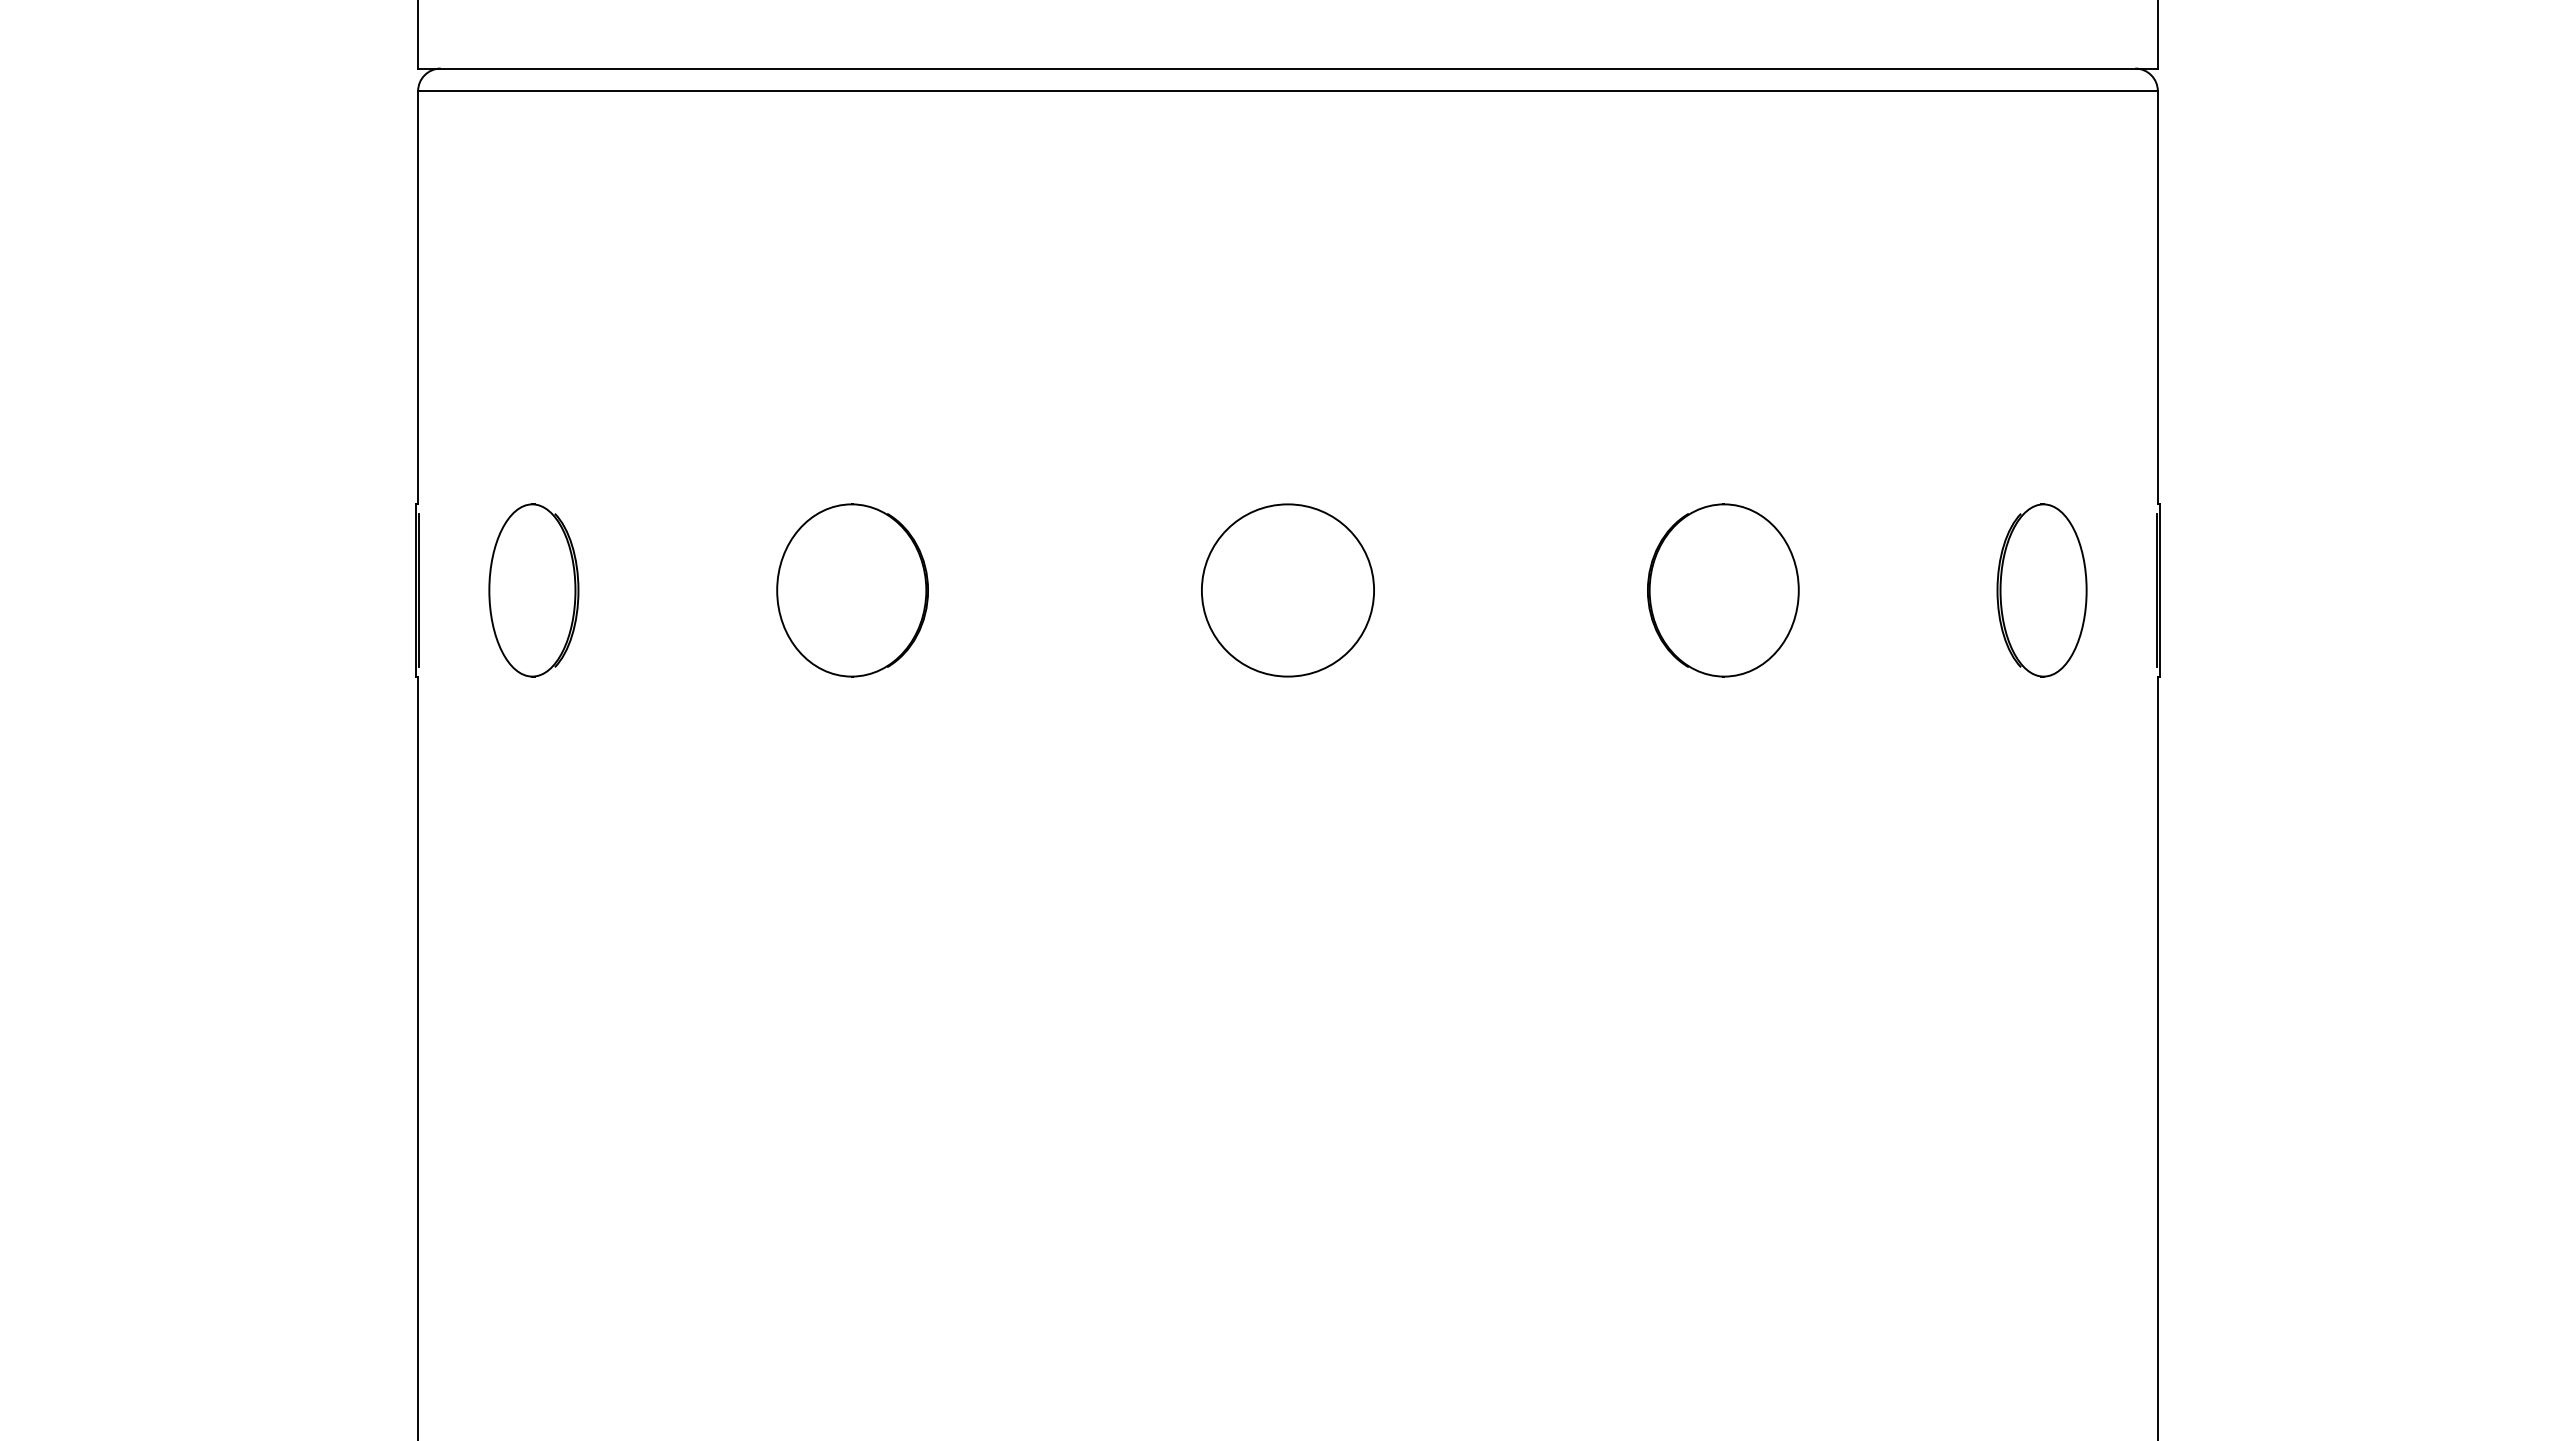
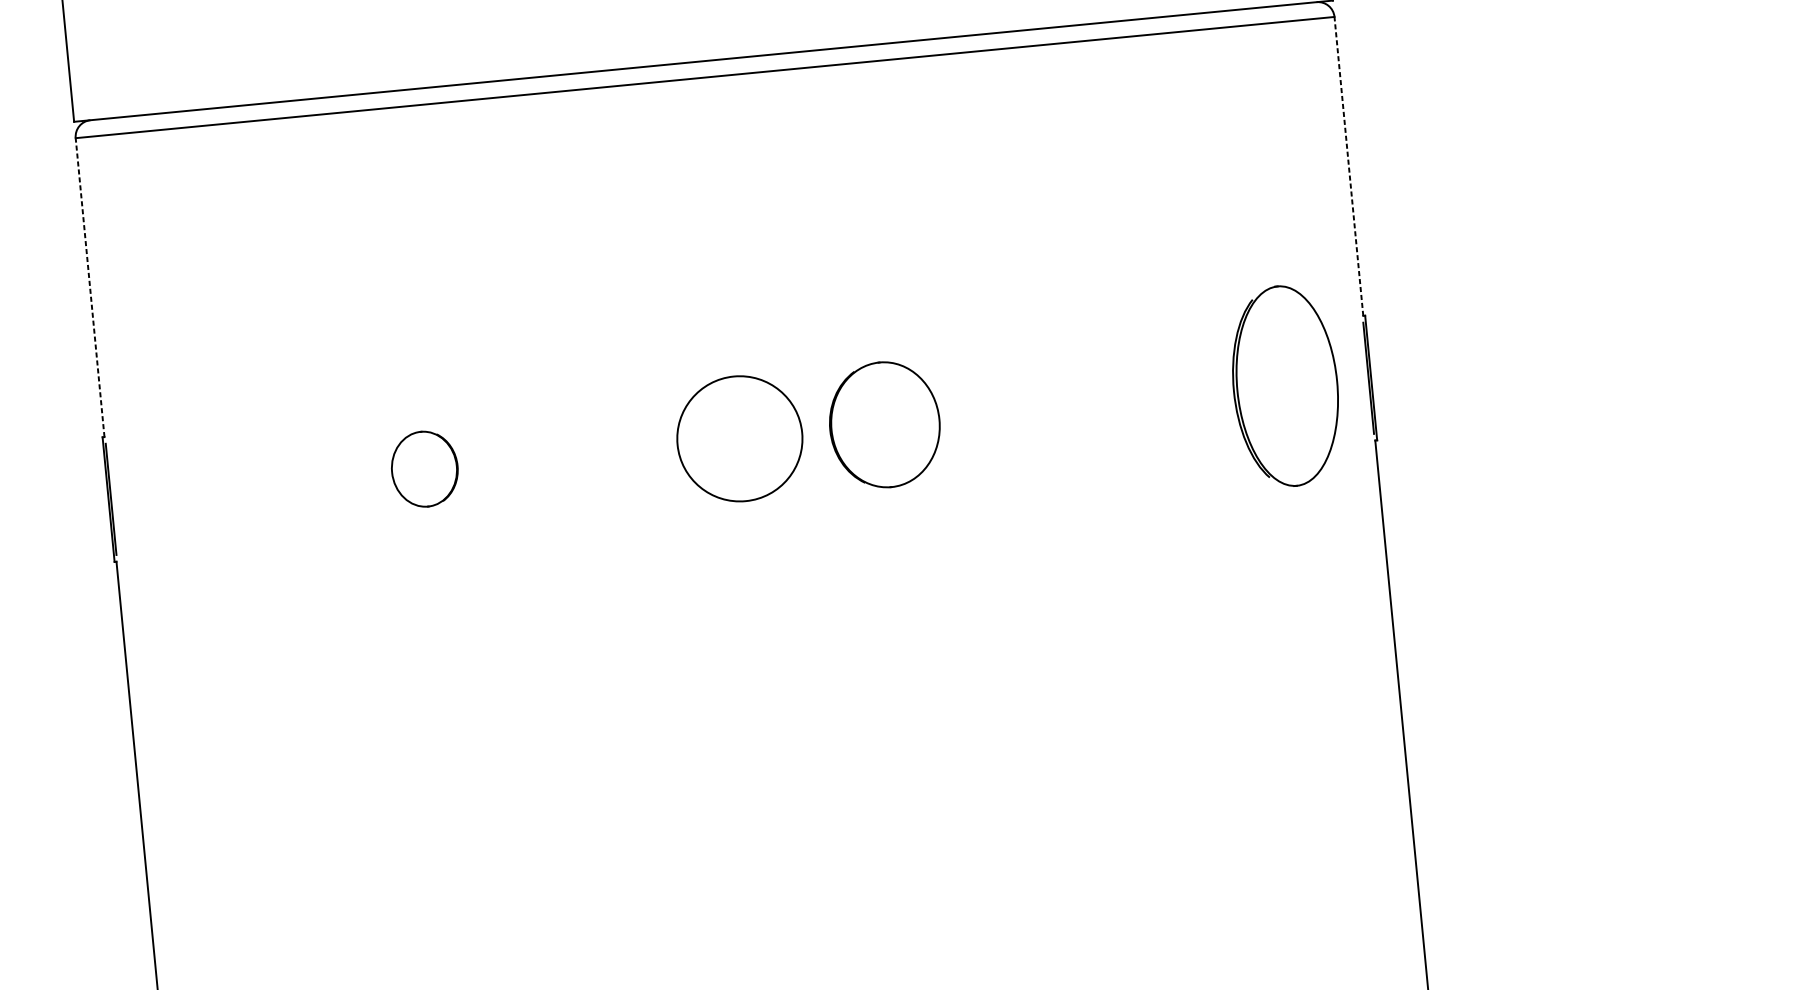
line: (418, 297) -> (90, 287), solid -> dashed
line: (2157, 297) -> (1348, 166), solid -> dashed
part: (533, 590) -> (193, 491), removed
part: (852, 590) -> (424, 469), size x0.6
part: (1723, 590) -> (884, 424), moved
part: (2041, 590) -> (1285, 386), size x1.6

